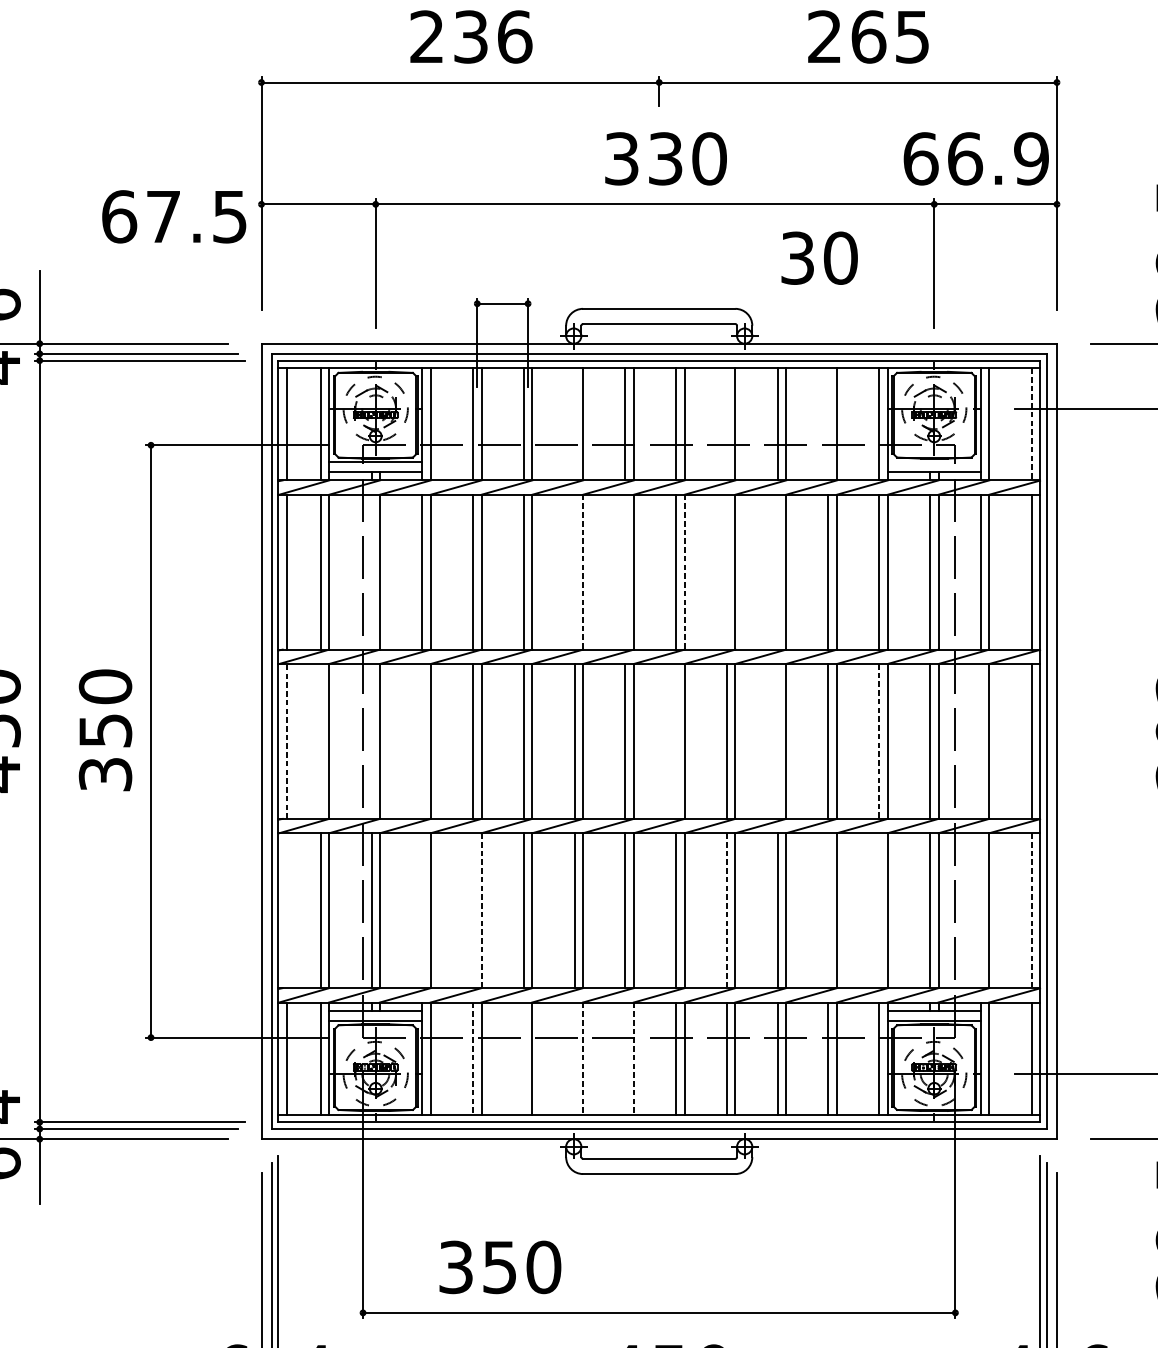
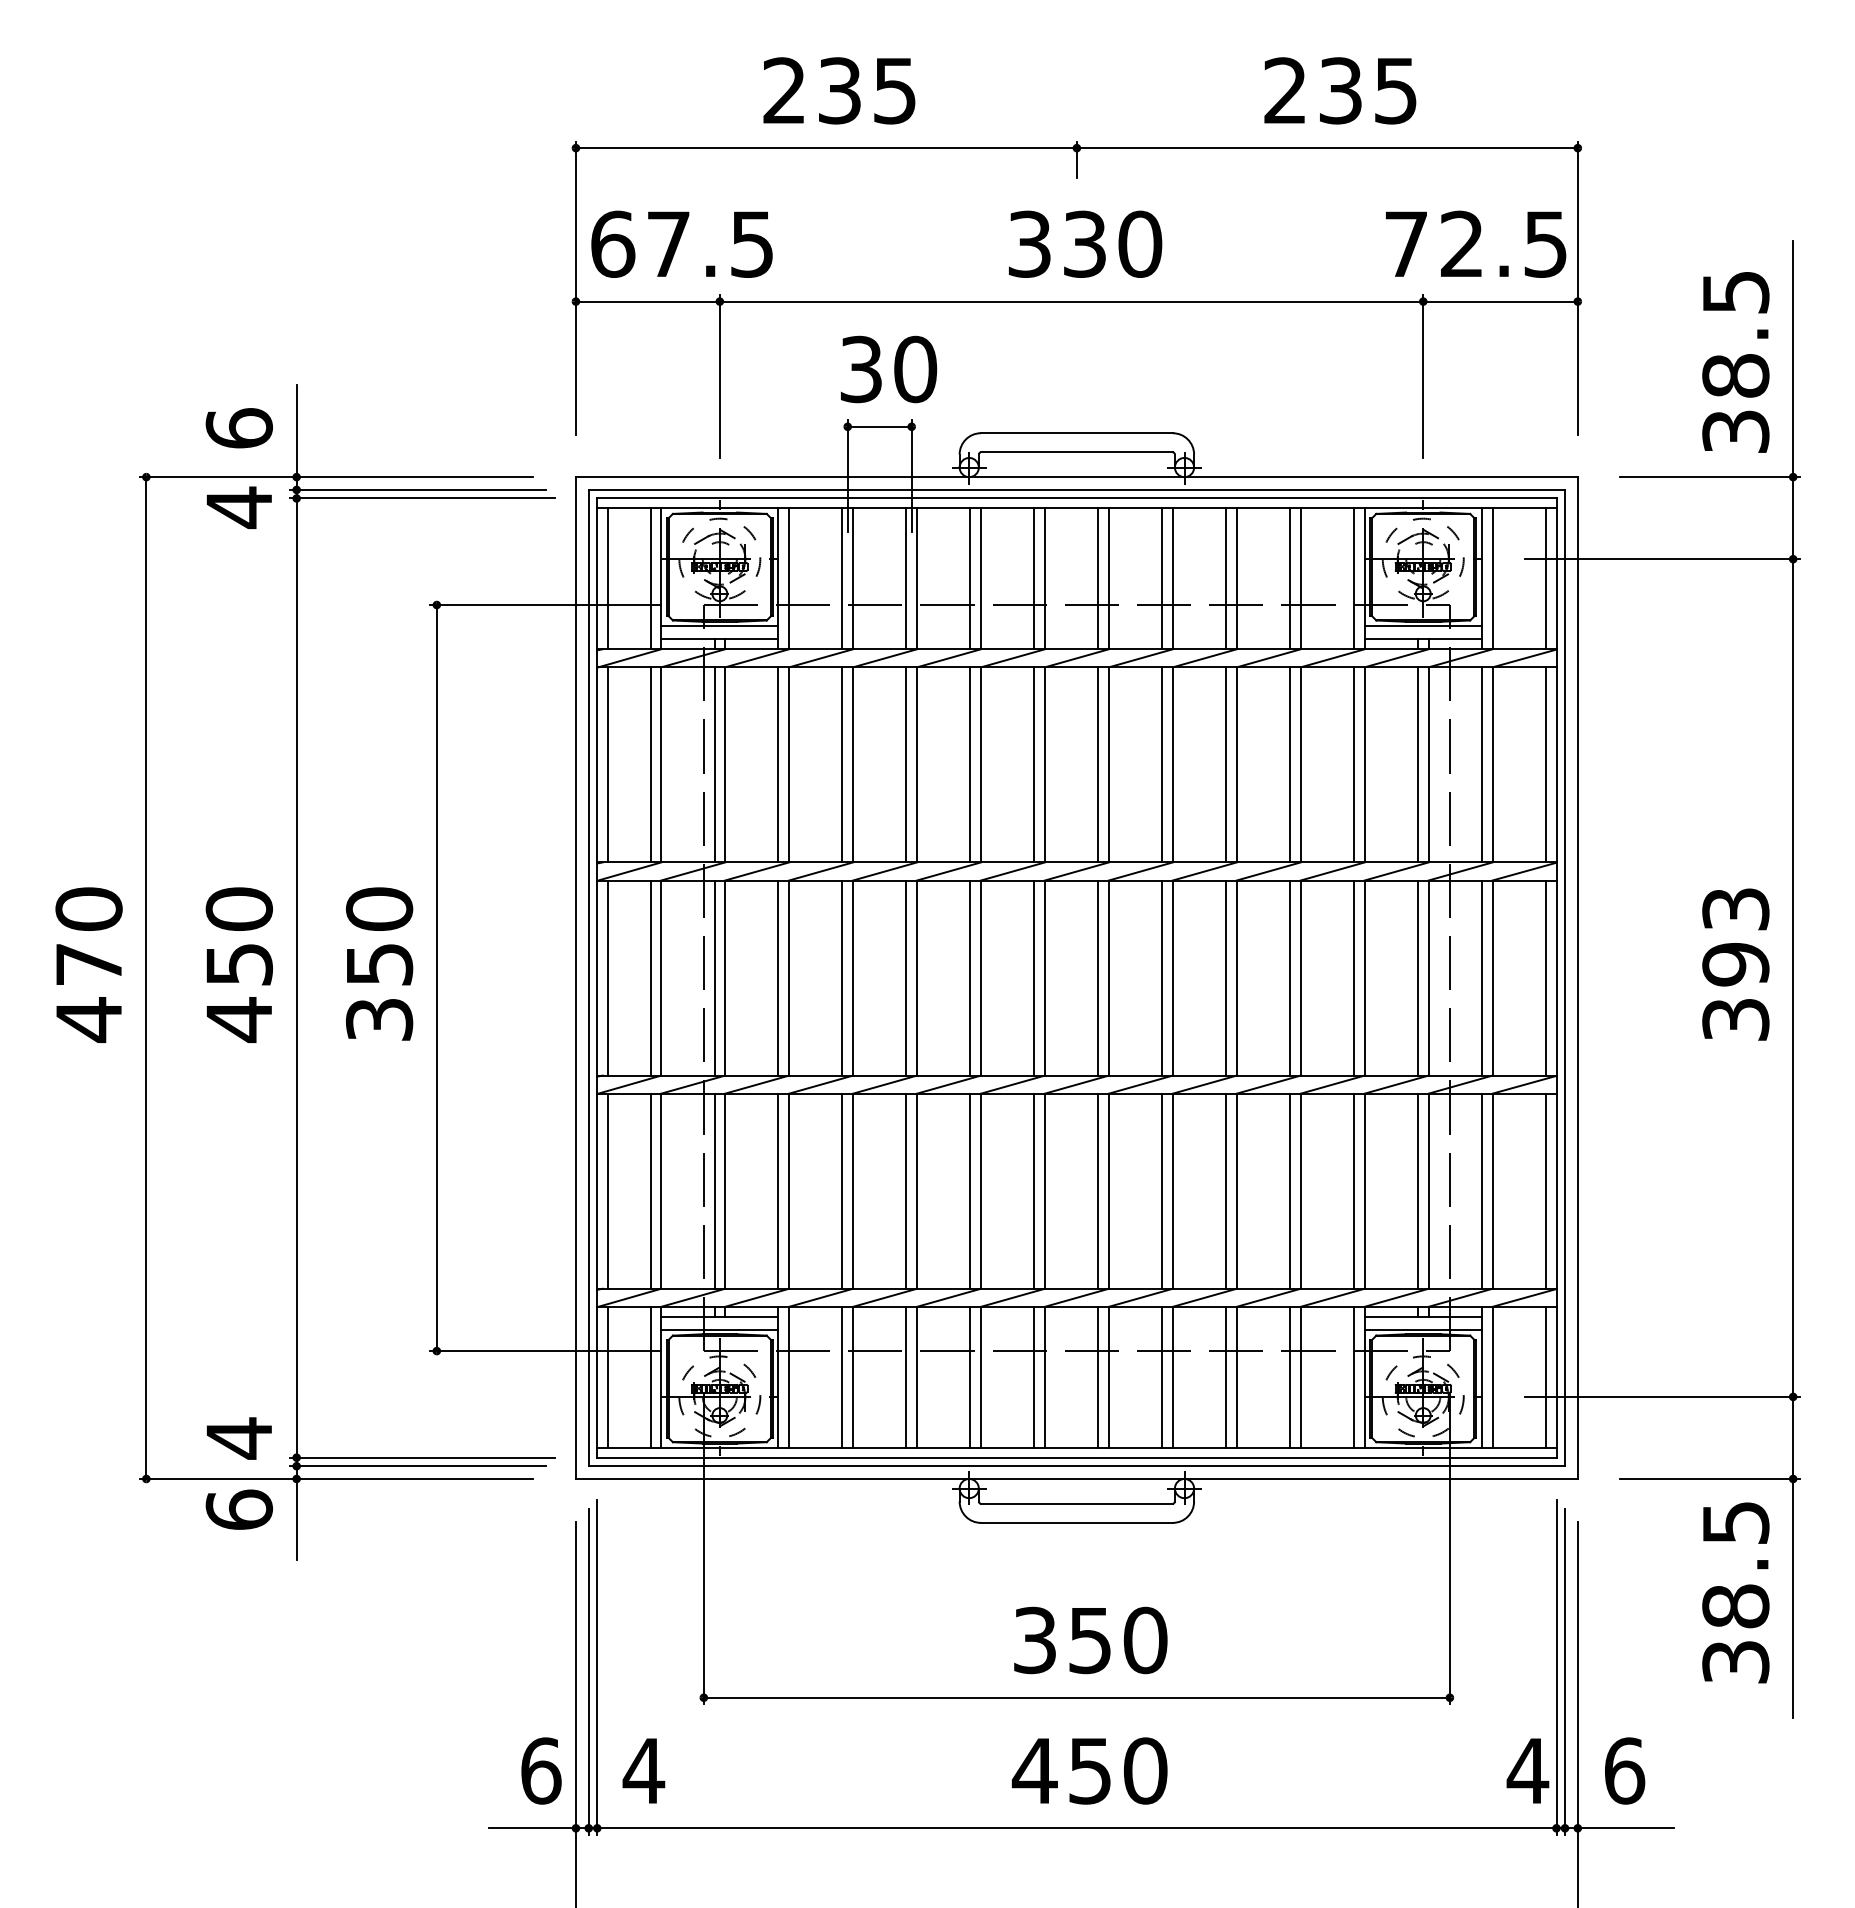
text: (515, 36) -> (895, 90), 236 -> 235
text: (869, 36) -> (1341, 90), 265 -> 235
text: (975, 158) -> (1475, 243), 66.9 -> 72.5
text: (173, 216) -> (681, 243), moved
text: (820, 258) -> (889, 369), moved
line: (574, 424) -> (970, 578), added
line: (727, 424) -> (1162, 578), added
line: (828, 424) -> (1290, 578), added
line: (1031, 424) -> (1545, 578), dashed -> solid
line: (933, 462) -> (1422, 626), added
line: (371, 571) -> (714, 764), added
line: (574, 571) -> (970, 764), added
line: (582, 571) -> (980, 764), dashed -> solid
line: (625, 571) -> (1034, 764), added
line: (684, 571) -> (1108, 764), dashed -> solid
line: (727, 571) -> (1162, 764), added
line: (778, 571) -> (1226, 764), added
line: (286, 741) -> (607, 978), dashed -> solid
line: (320, 741) -> (650, 977), added
line: (371, 741) -> (714, 977), added
line: (422, 741) -> (778, 977), added
line: (676, 741) -> (1098, 977), added
line: (778, 741) -> (1226, 977), added
line: (878, 741) -> (1353, 978), dashed -> solid
line: (980, 741) -> (1481, 977), added
line: (286, 910) -> (607, 1190), added
line: (422, 910) -> (778, 1190), added
line: (473, 910) -> (842, 1190), added
line: (481, 910) -> (853, 1191), dashed -> solid
line: (727, 910) -> (1162, 1191), dashed -> solid
line: (828, 910) -> (1290, 1190), added
line: (878, 910) -> (1353, 1190), added
line: (980, 910) -> (1481, 1190), added
line: (1031, 910) -> (1545, 1191), dashed -> solid
line: (473, 1058) -> (842, 1377), dashed -> solid
line: (523, 1058) -> (906, 1377), added
line: (574, 1058) -> (970, 1377), added
line: (582, 1058) -> (980, 1377), dashed -> solid
line: (625, 1058) -> (1034, 1377), added
line: (633, 1058) -> (1044, 1377), dashed -> solid
text: (500, 1267) -> (1090, 1640), moved

